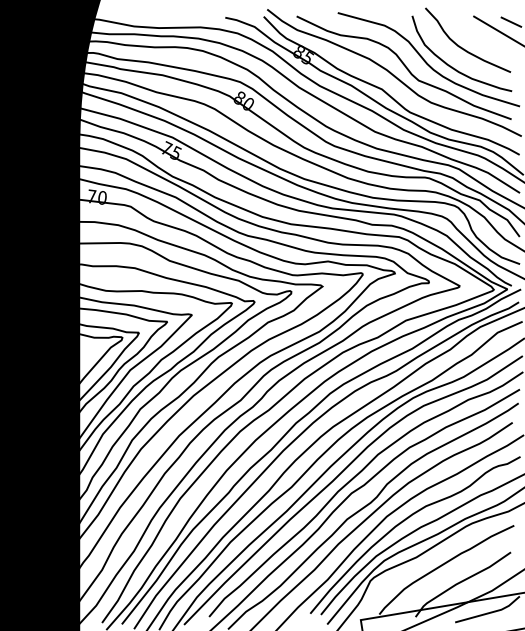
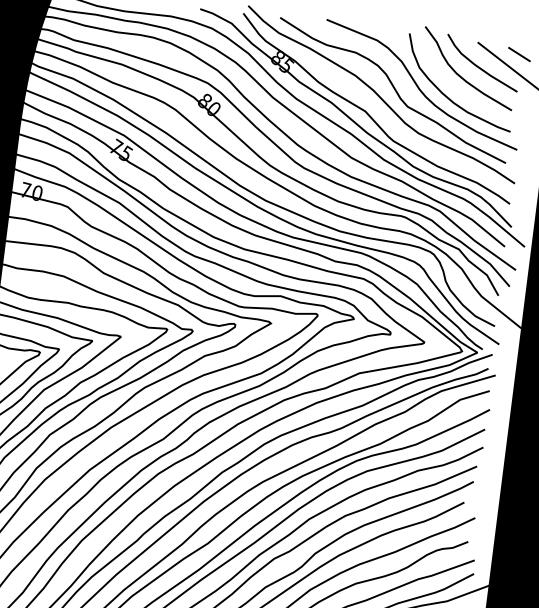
curve: (478, 37) -> (480, 66), added

